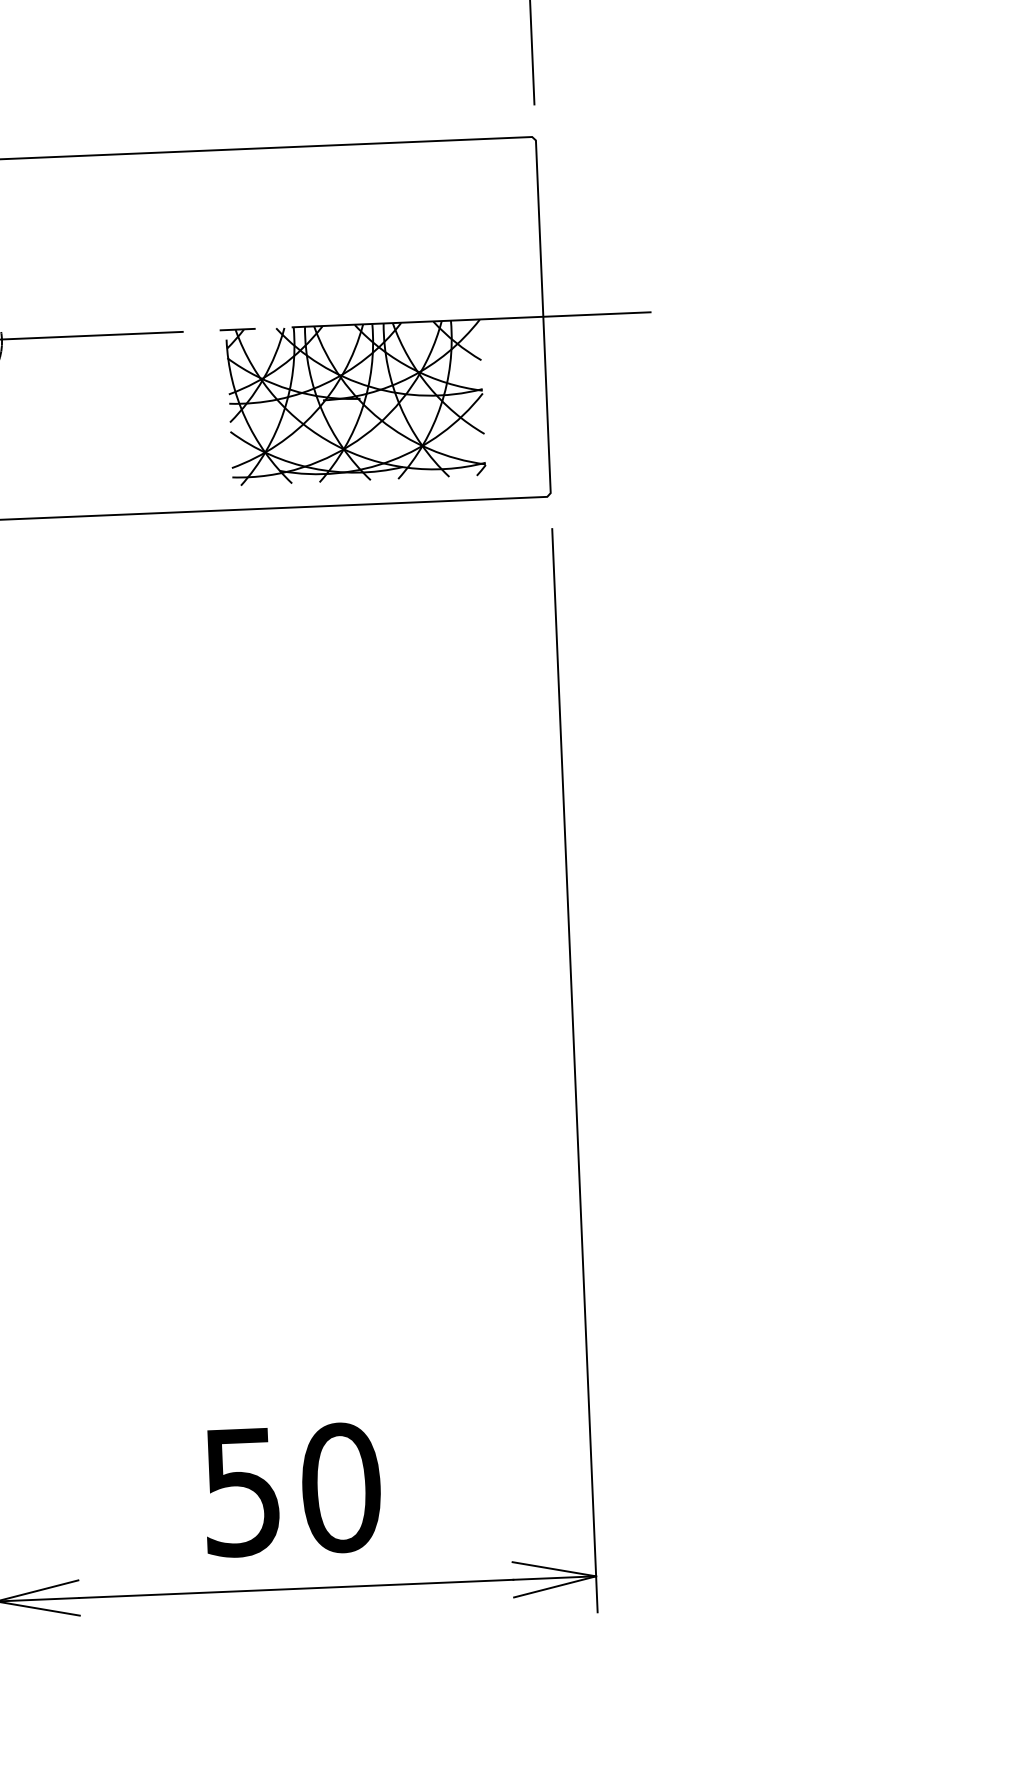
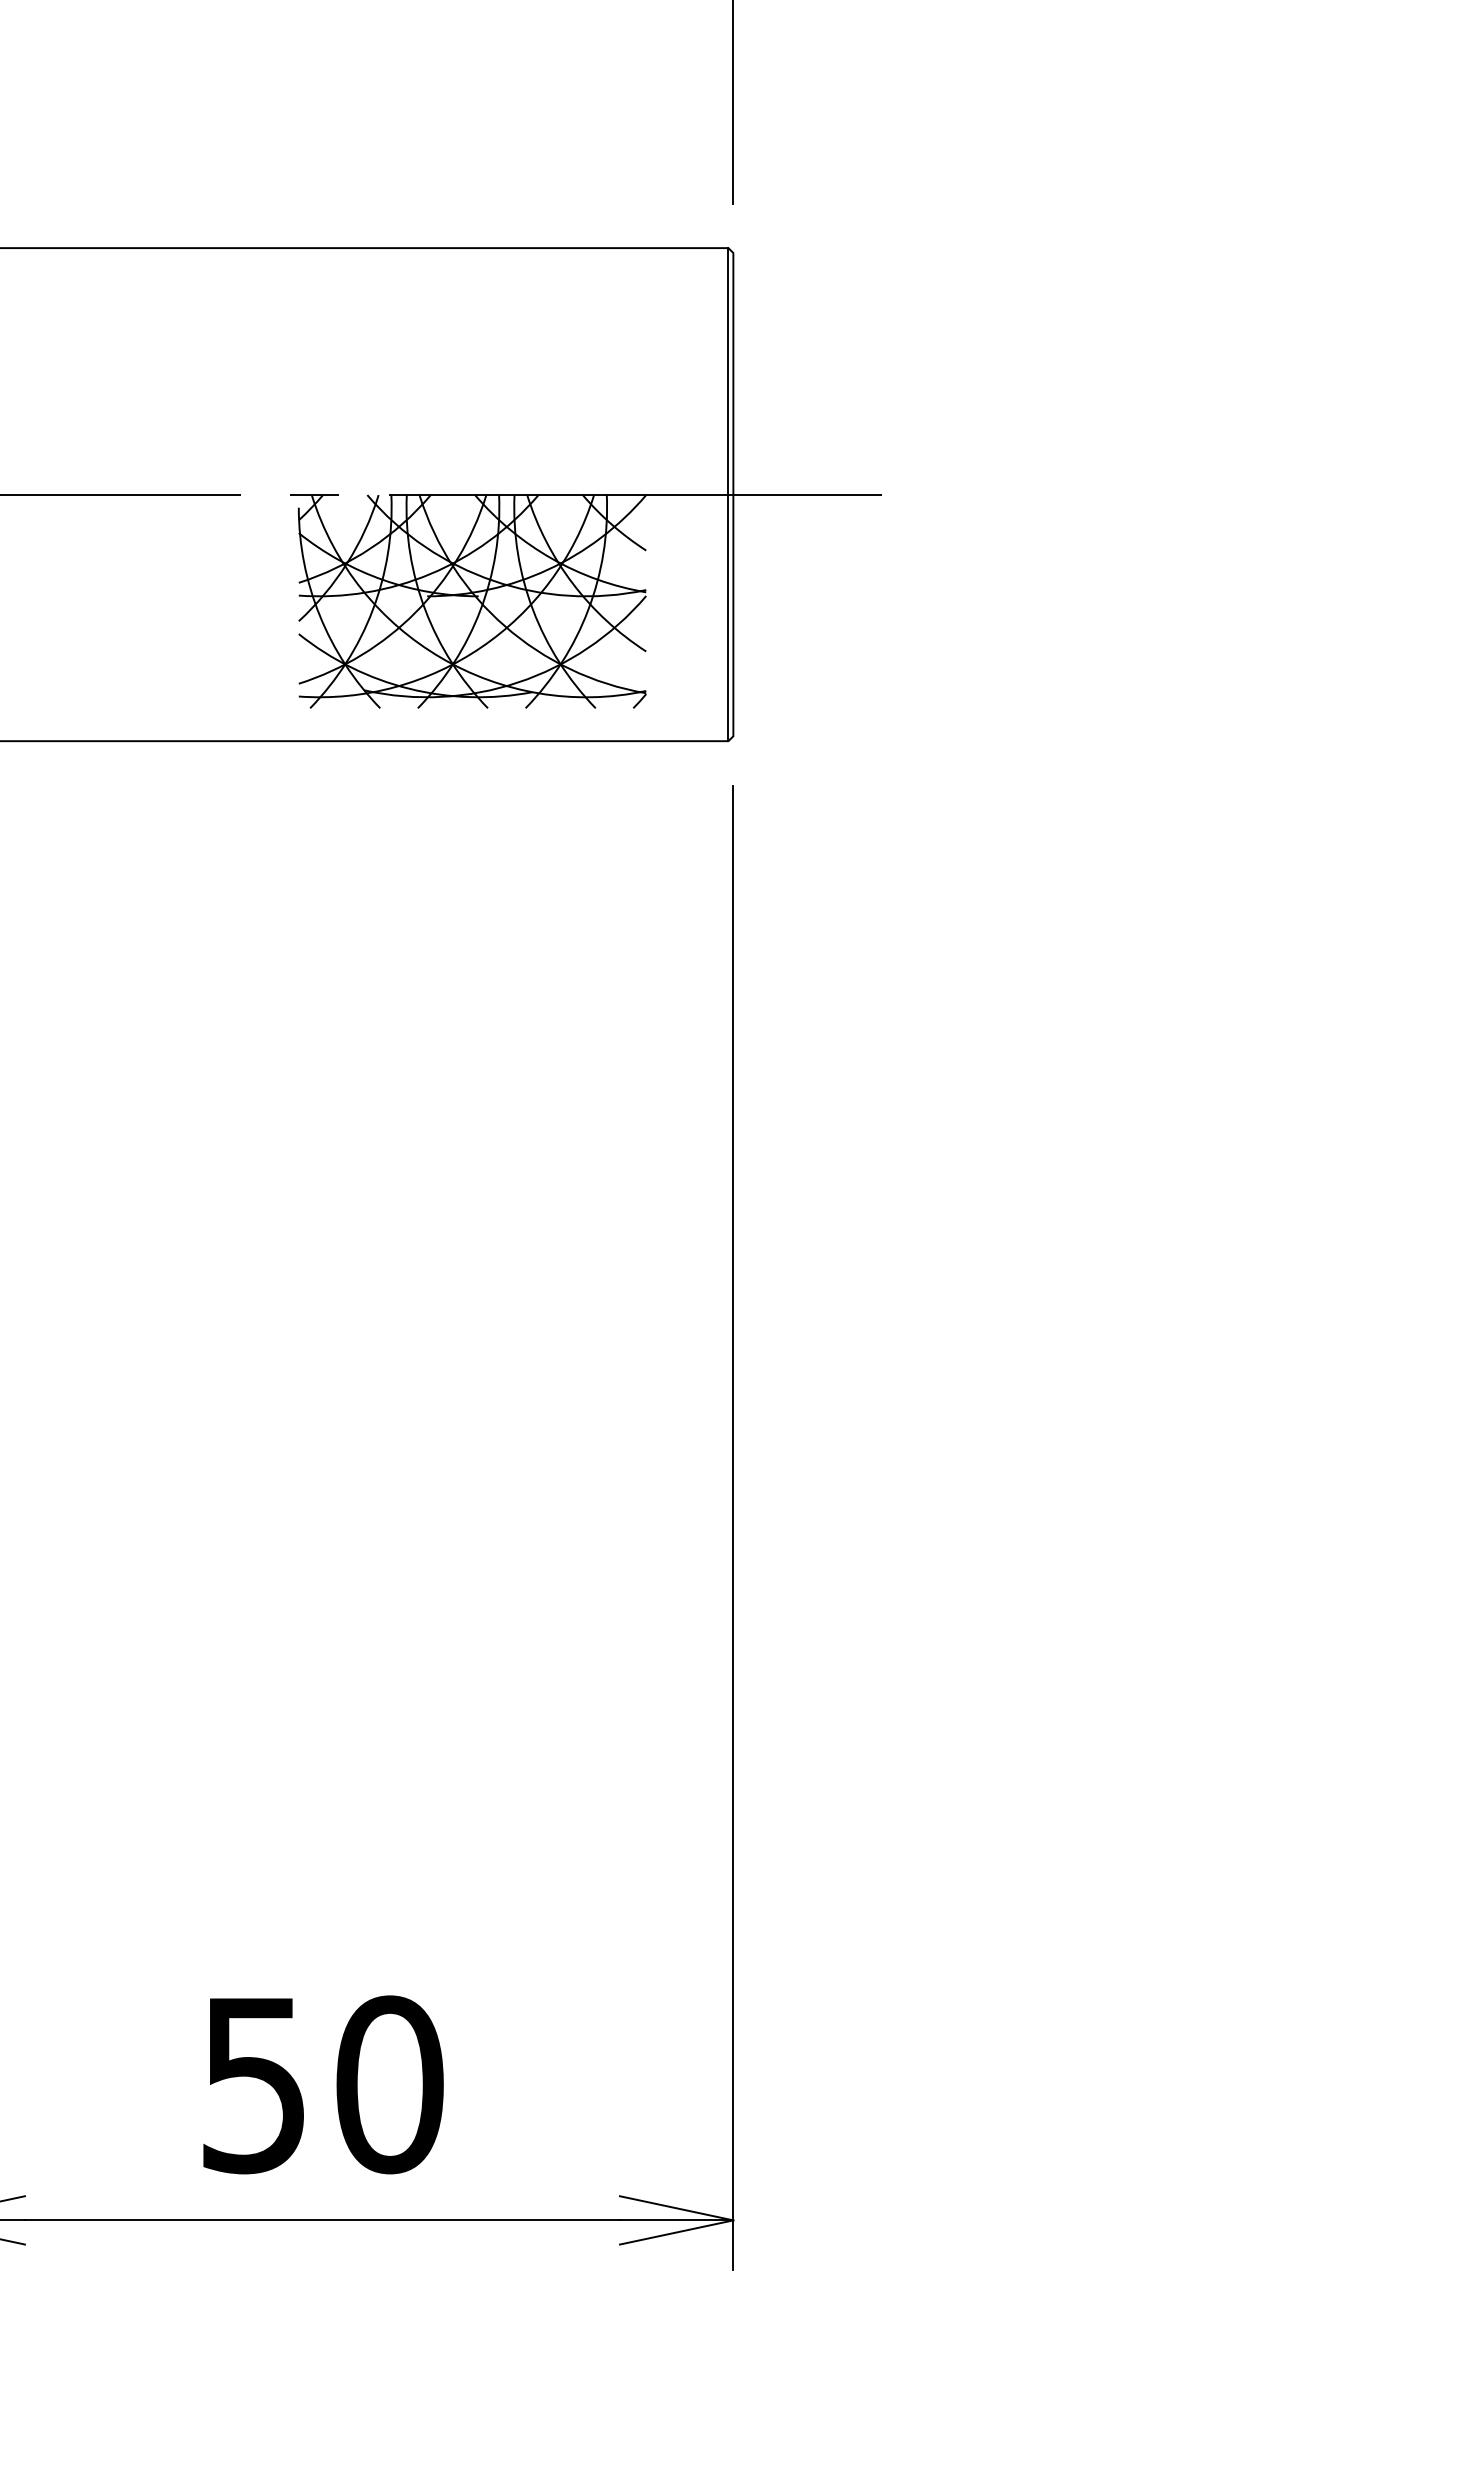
line: (539, 316) -> (728, 494), added

